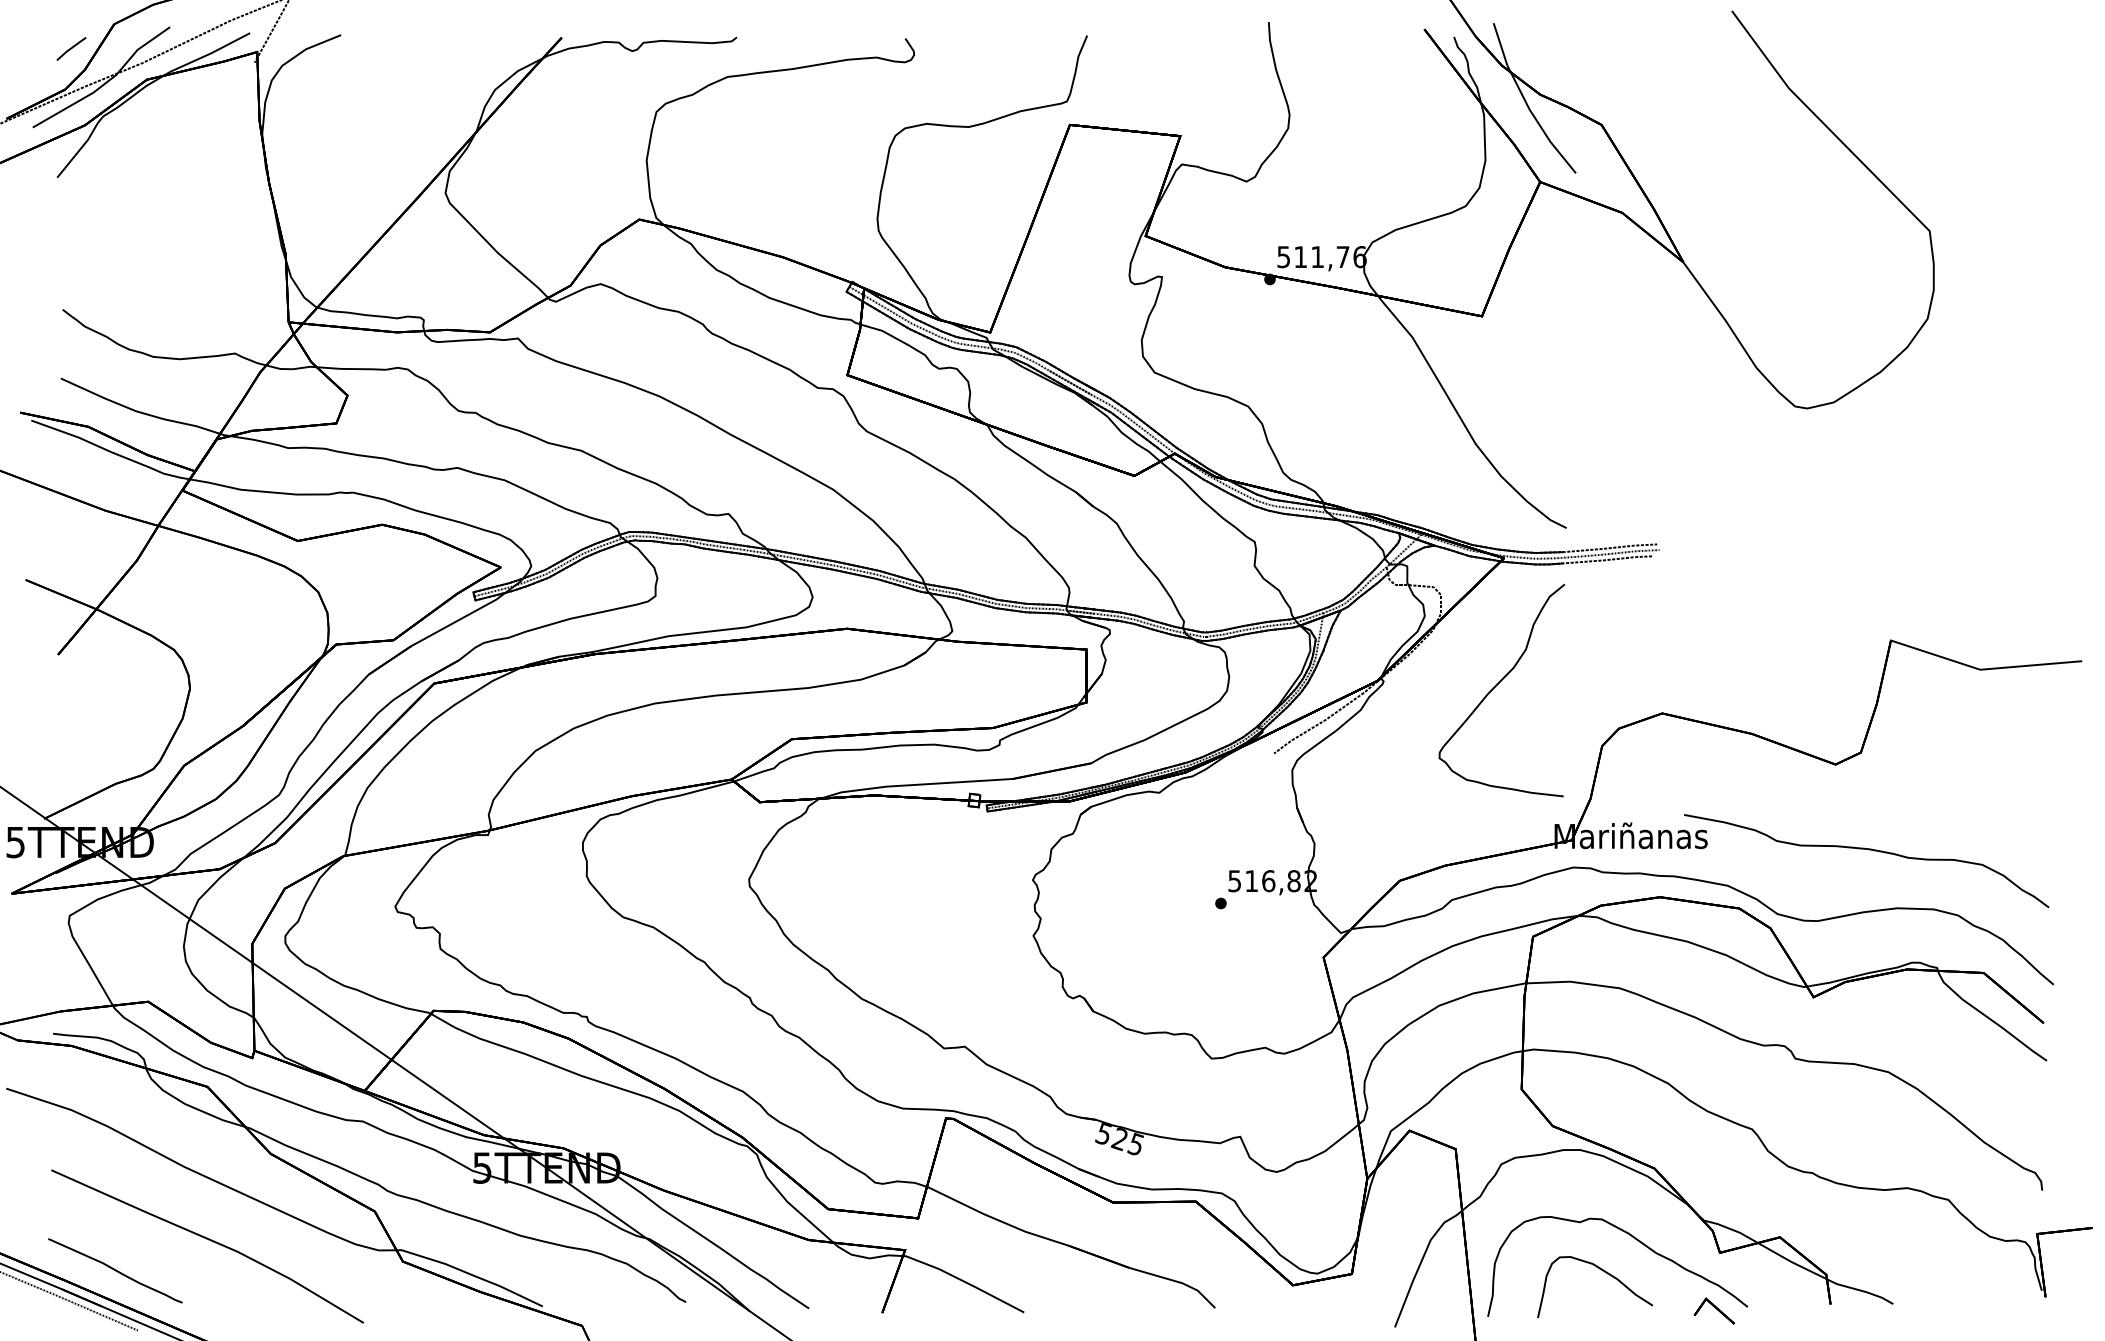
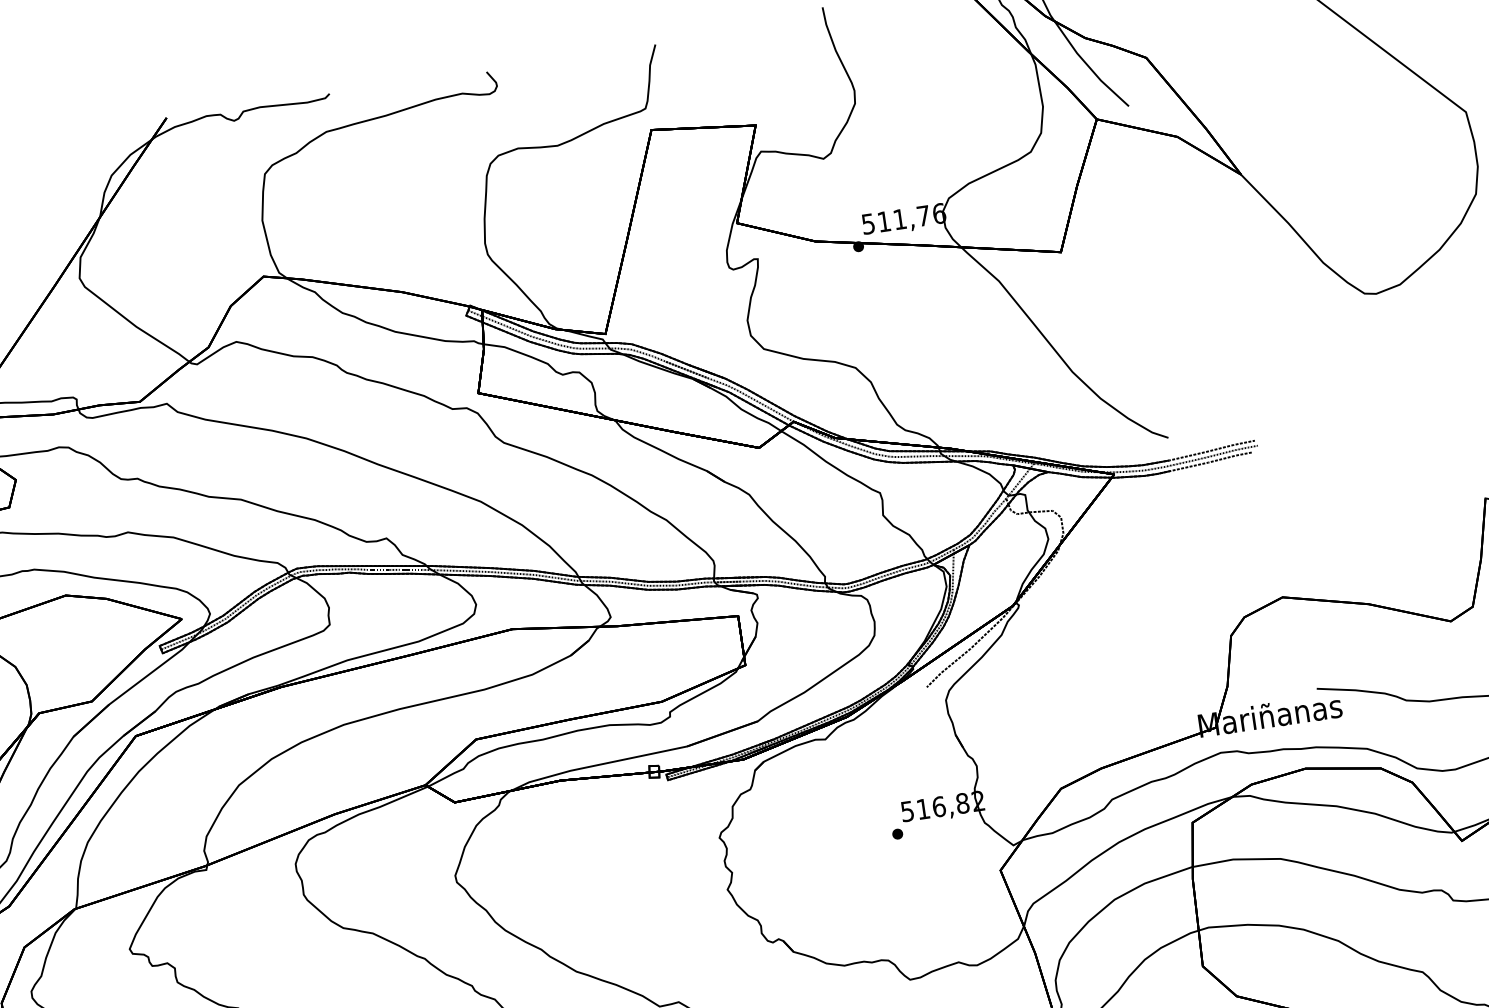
curve: (1497, 685) -> (1125, 593), removed

